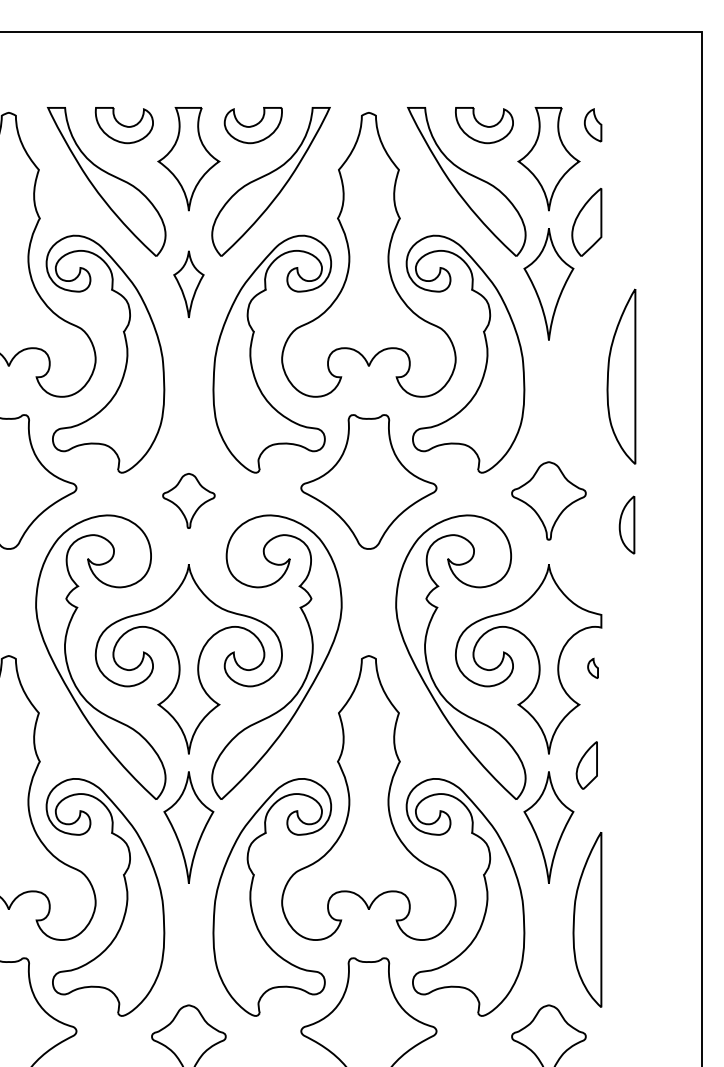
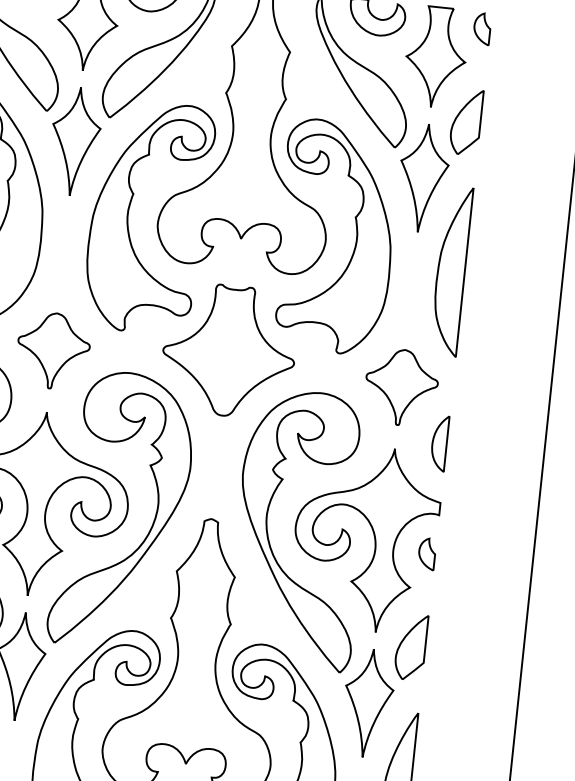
part: (188, 284) -> (74, 141), size x1.67
part: (621, 376) -> (451, 271), moved
part: (188, 500) -> (53, 350), size x1.43
part: (626, 524) -> (439, 442), moved
part: (592, 668) -> (426, 553), size x1.67
part: (586, 765) -> (410, 647), size x1.43

